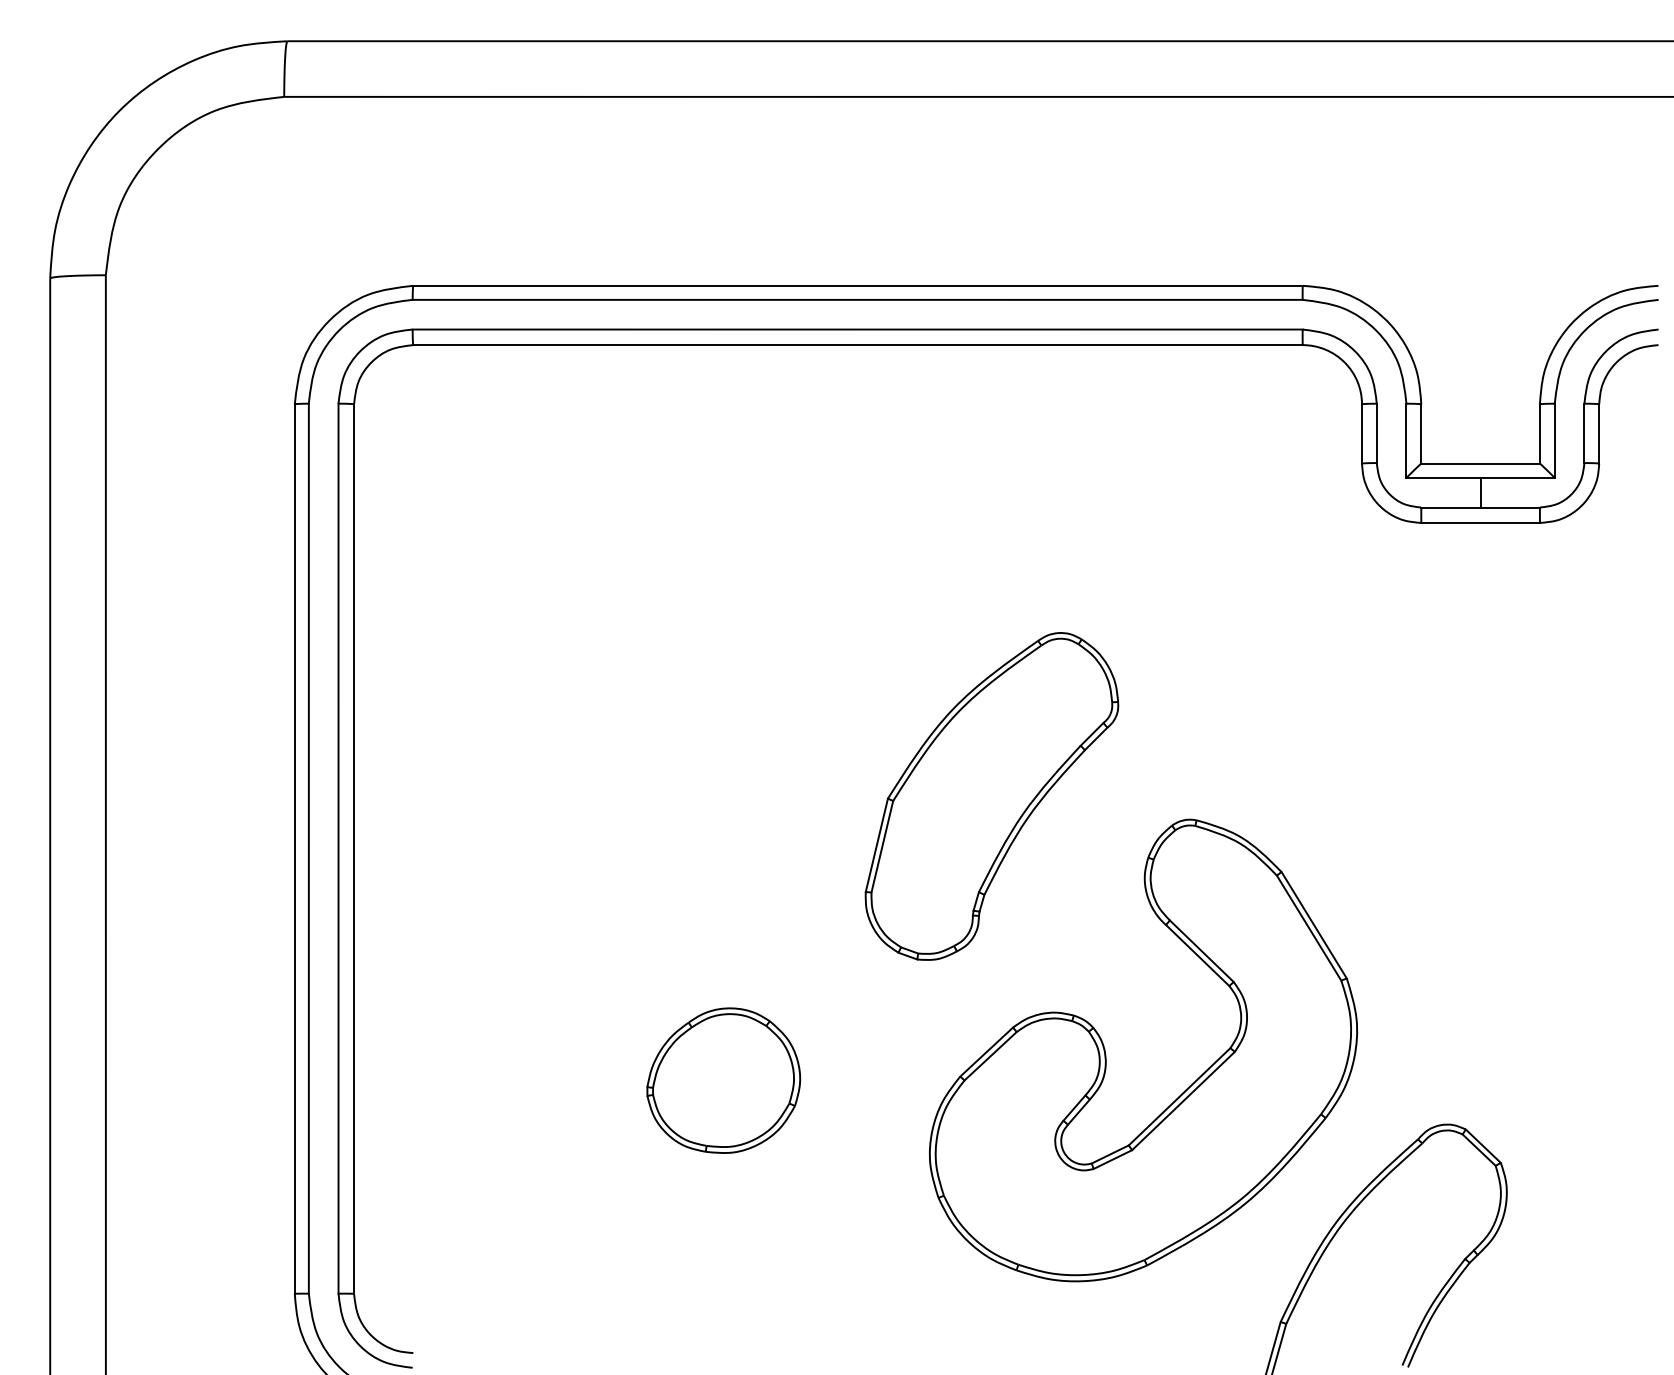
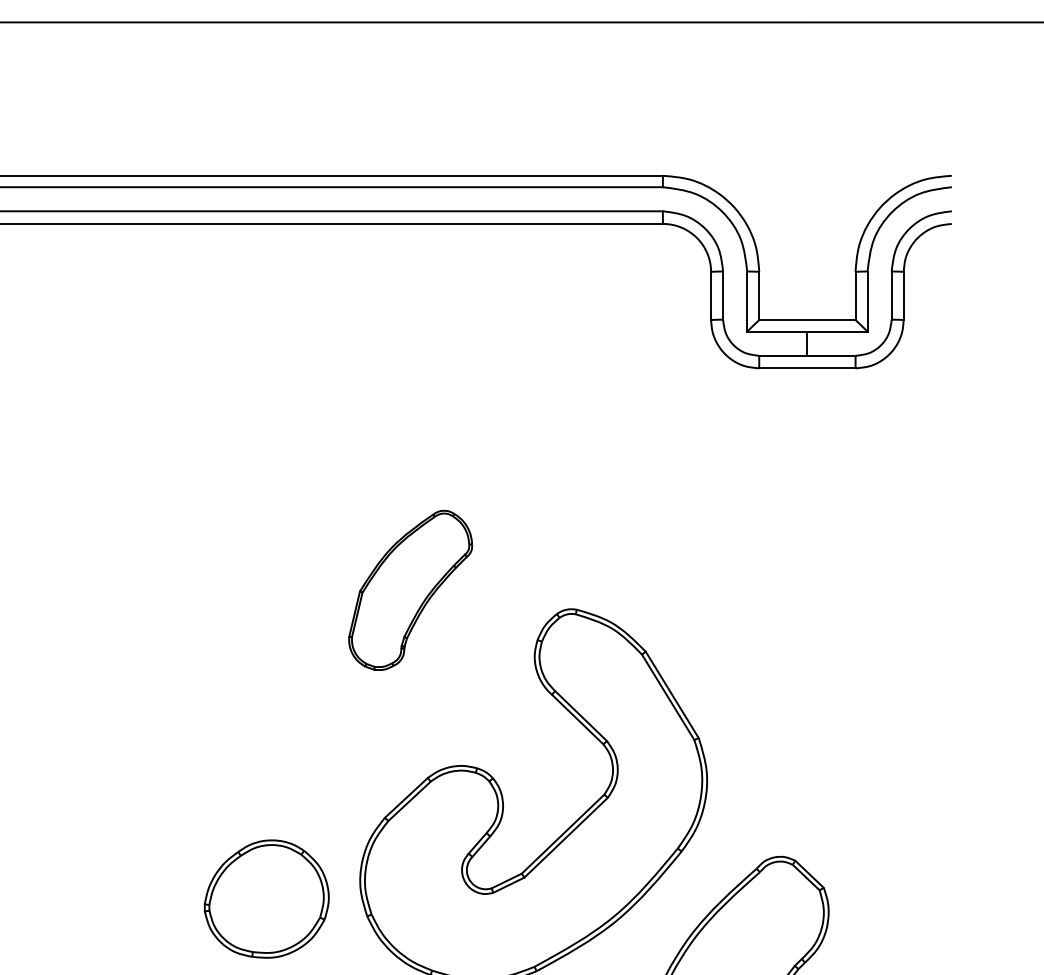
part: (991, 796) -> (410, 590), size x0.6
part: (723, 1080) -> (266, 898), moved

